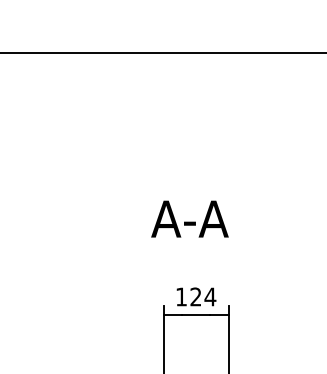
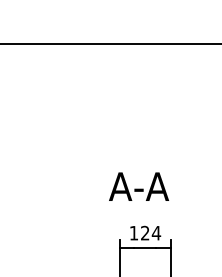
text: (189, 218) -> (138, 186), moved

